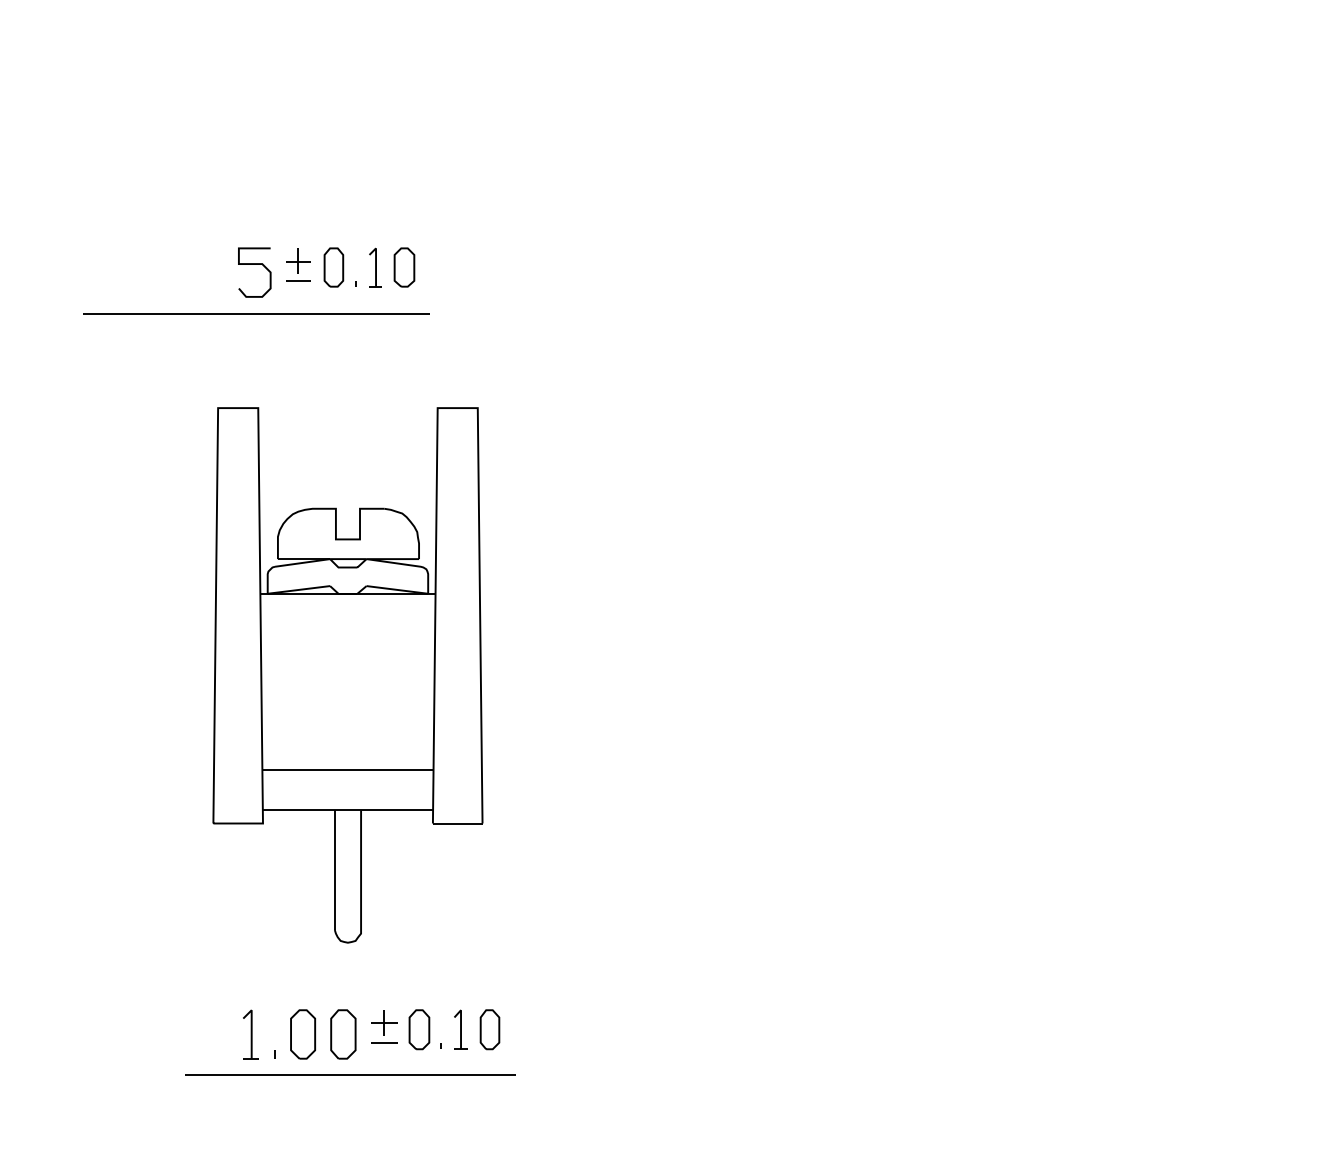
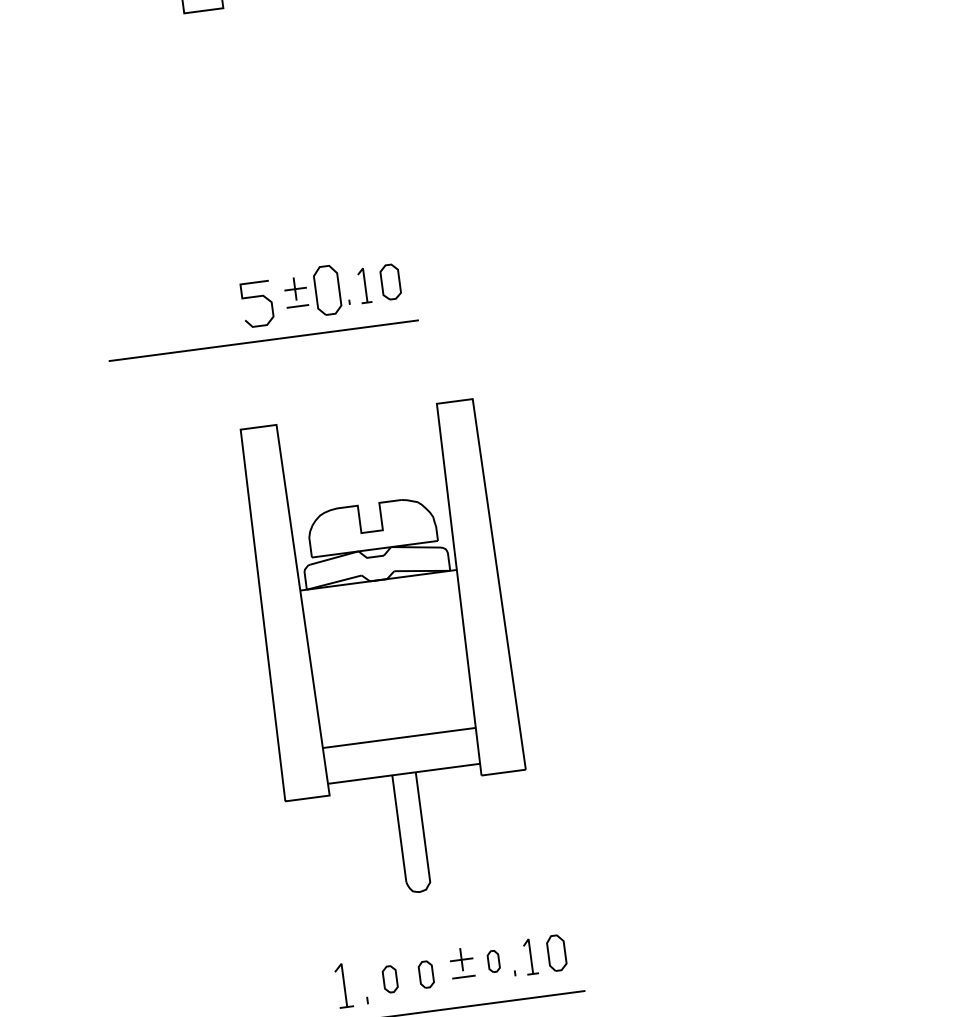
part: (333, 267) -> (327, 290), size x1.4
part: (419, 1029) -> (493, 961), size x0.6
part: (302, 1034) -> (389, 979), size x0.6
part: (343, 1034) -> (426, 974), size x0.6

